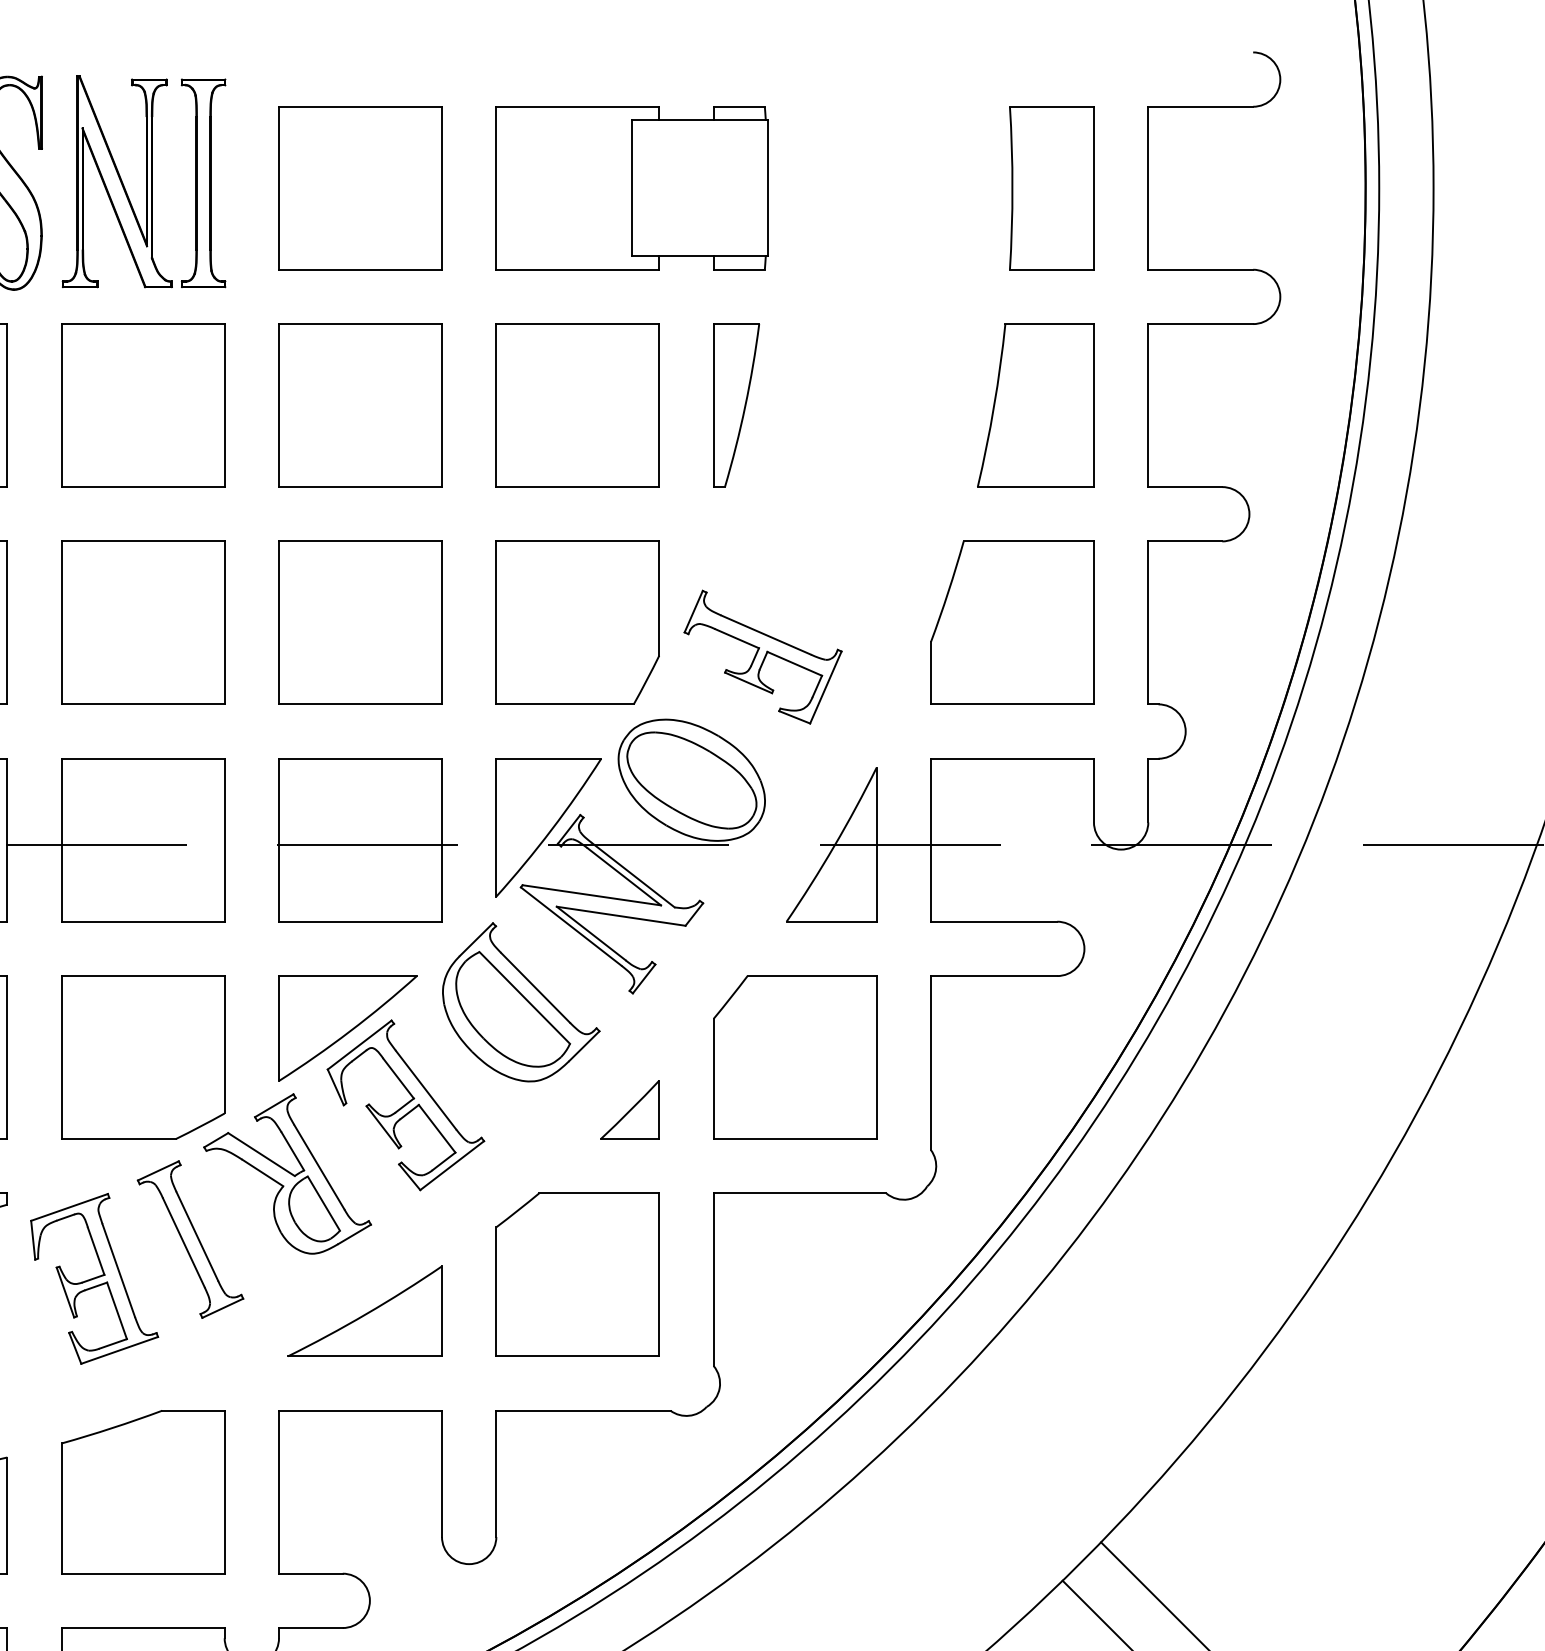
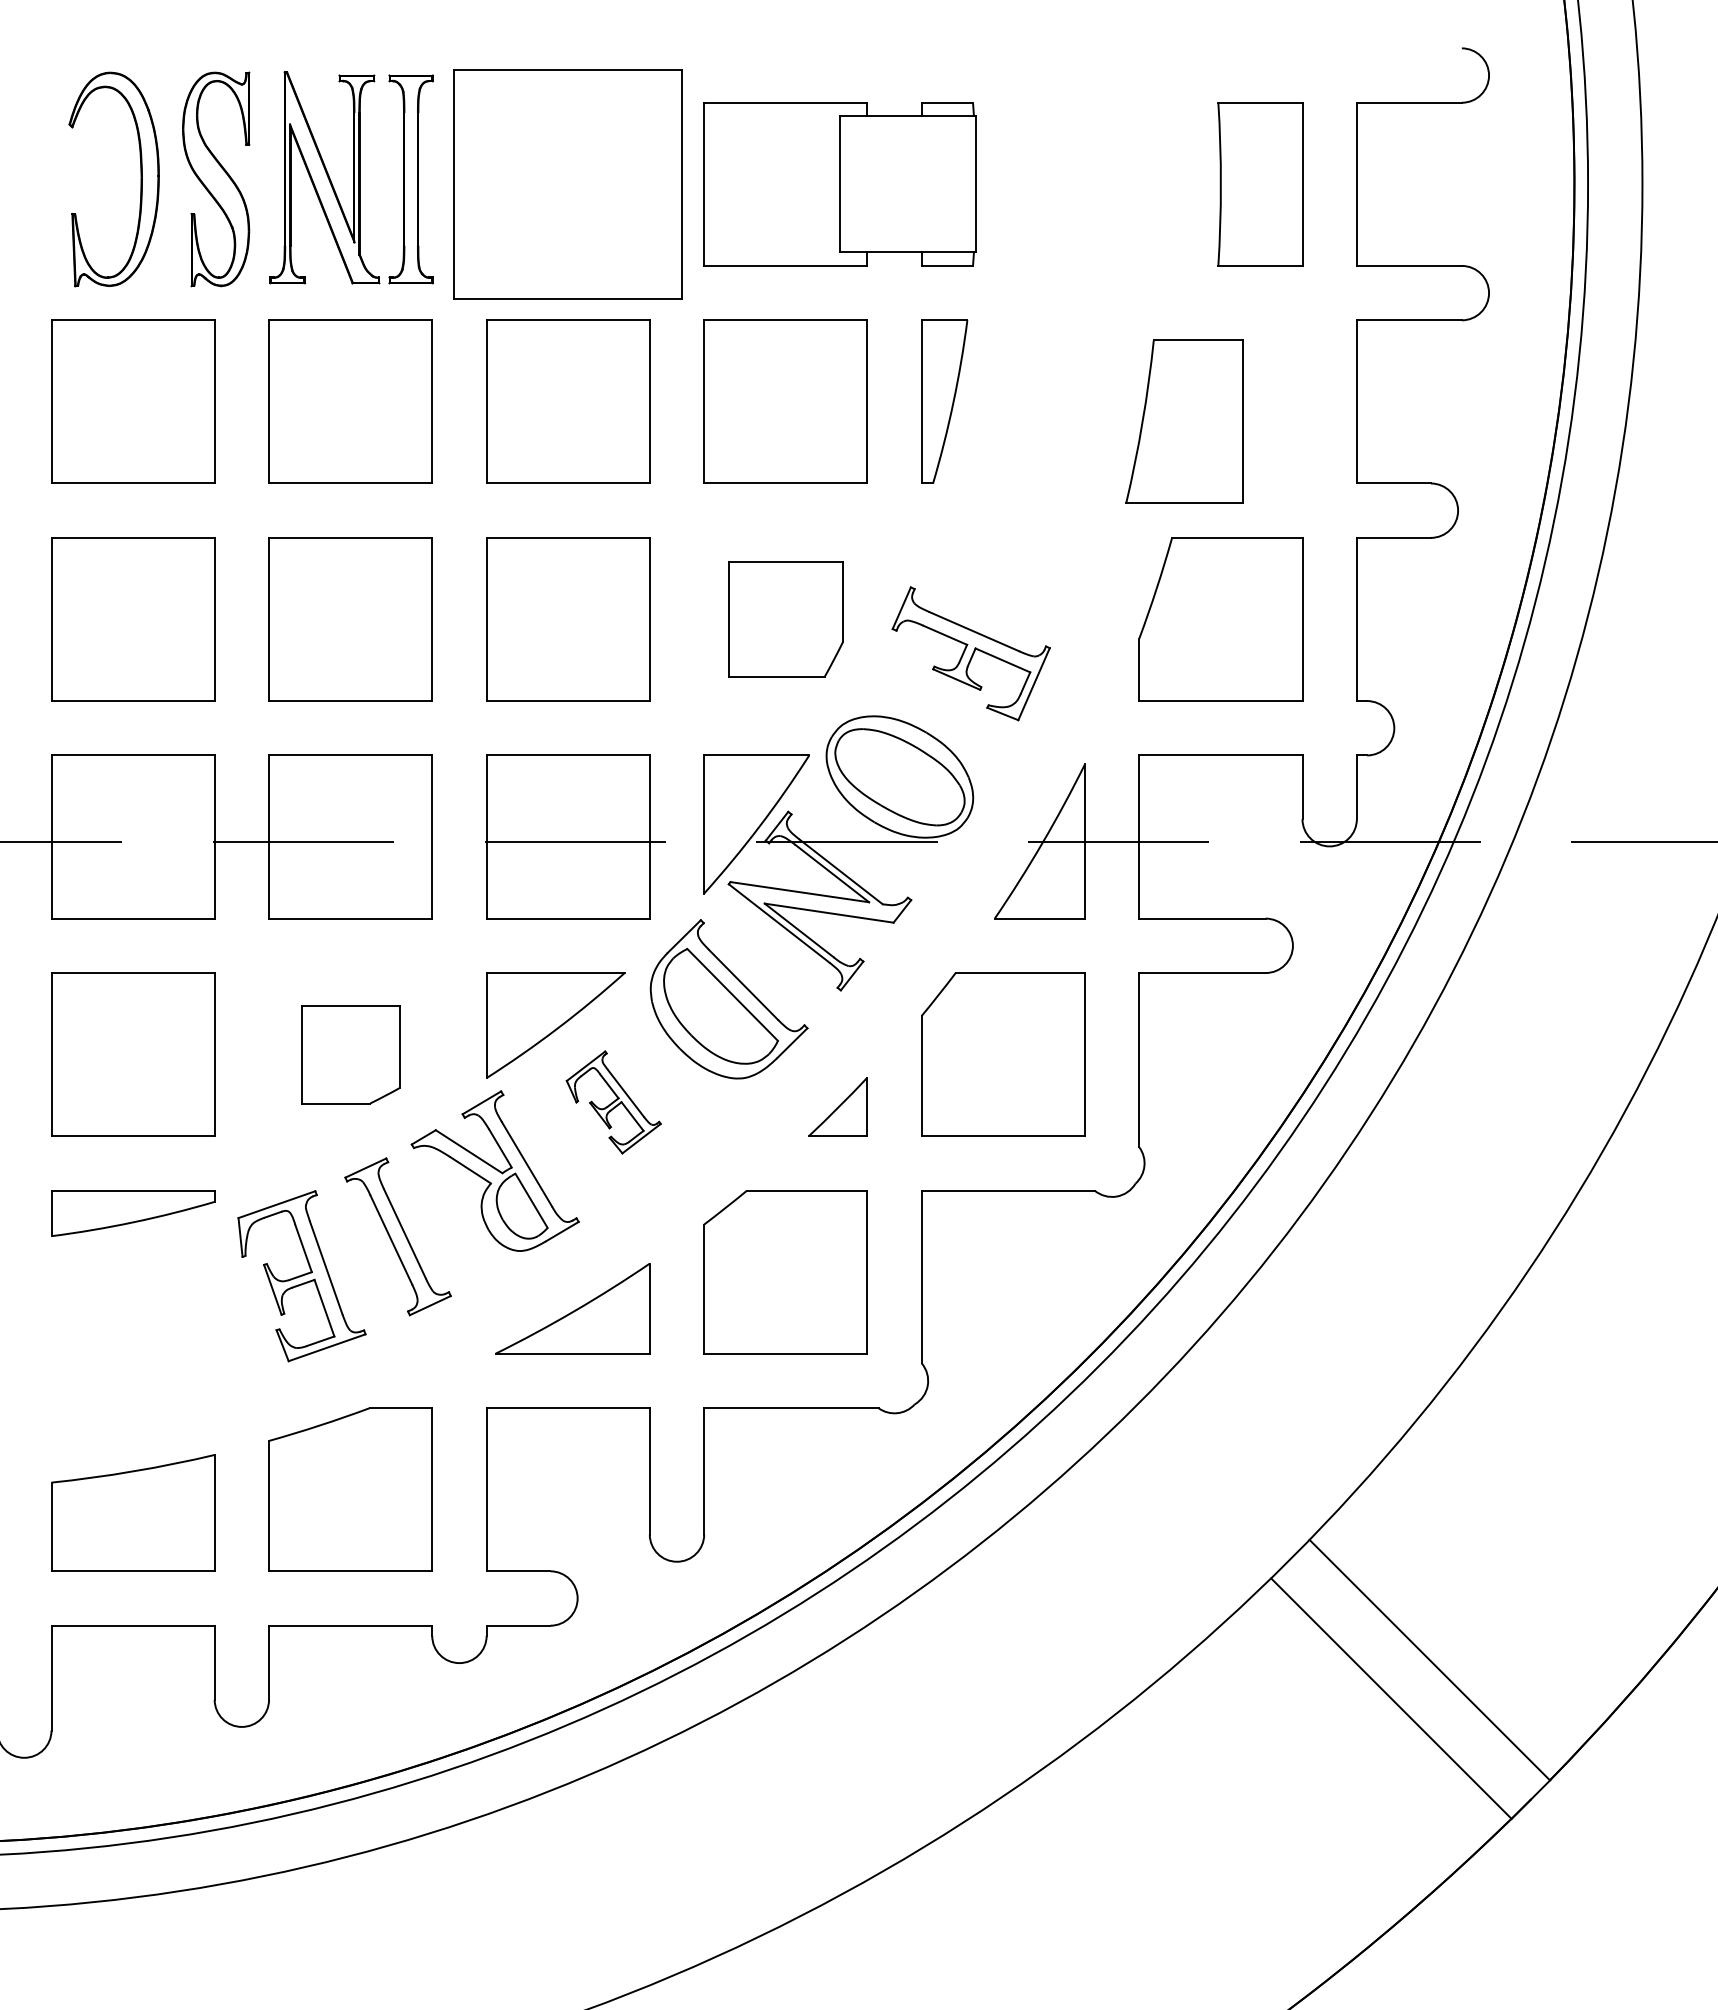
part: (360, 188) -> (568, 184), size x1.4
part: (1036, 405) -> (1184, 421), moved
part: (577, 622) -> (785, 619), size x0.7
part: (143, 1057) -> (350, 1054), size x0.6
part: (405, 1105) -> (613, 1102), size x0.6

